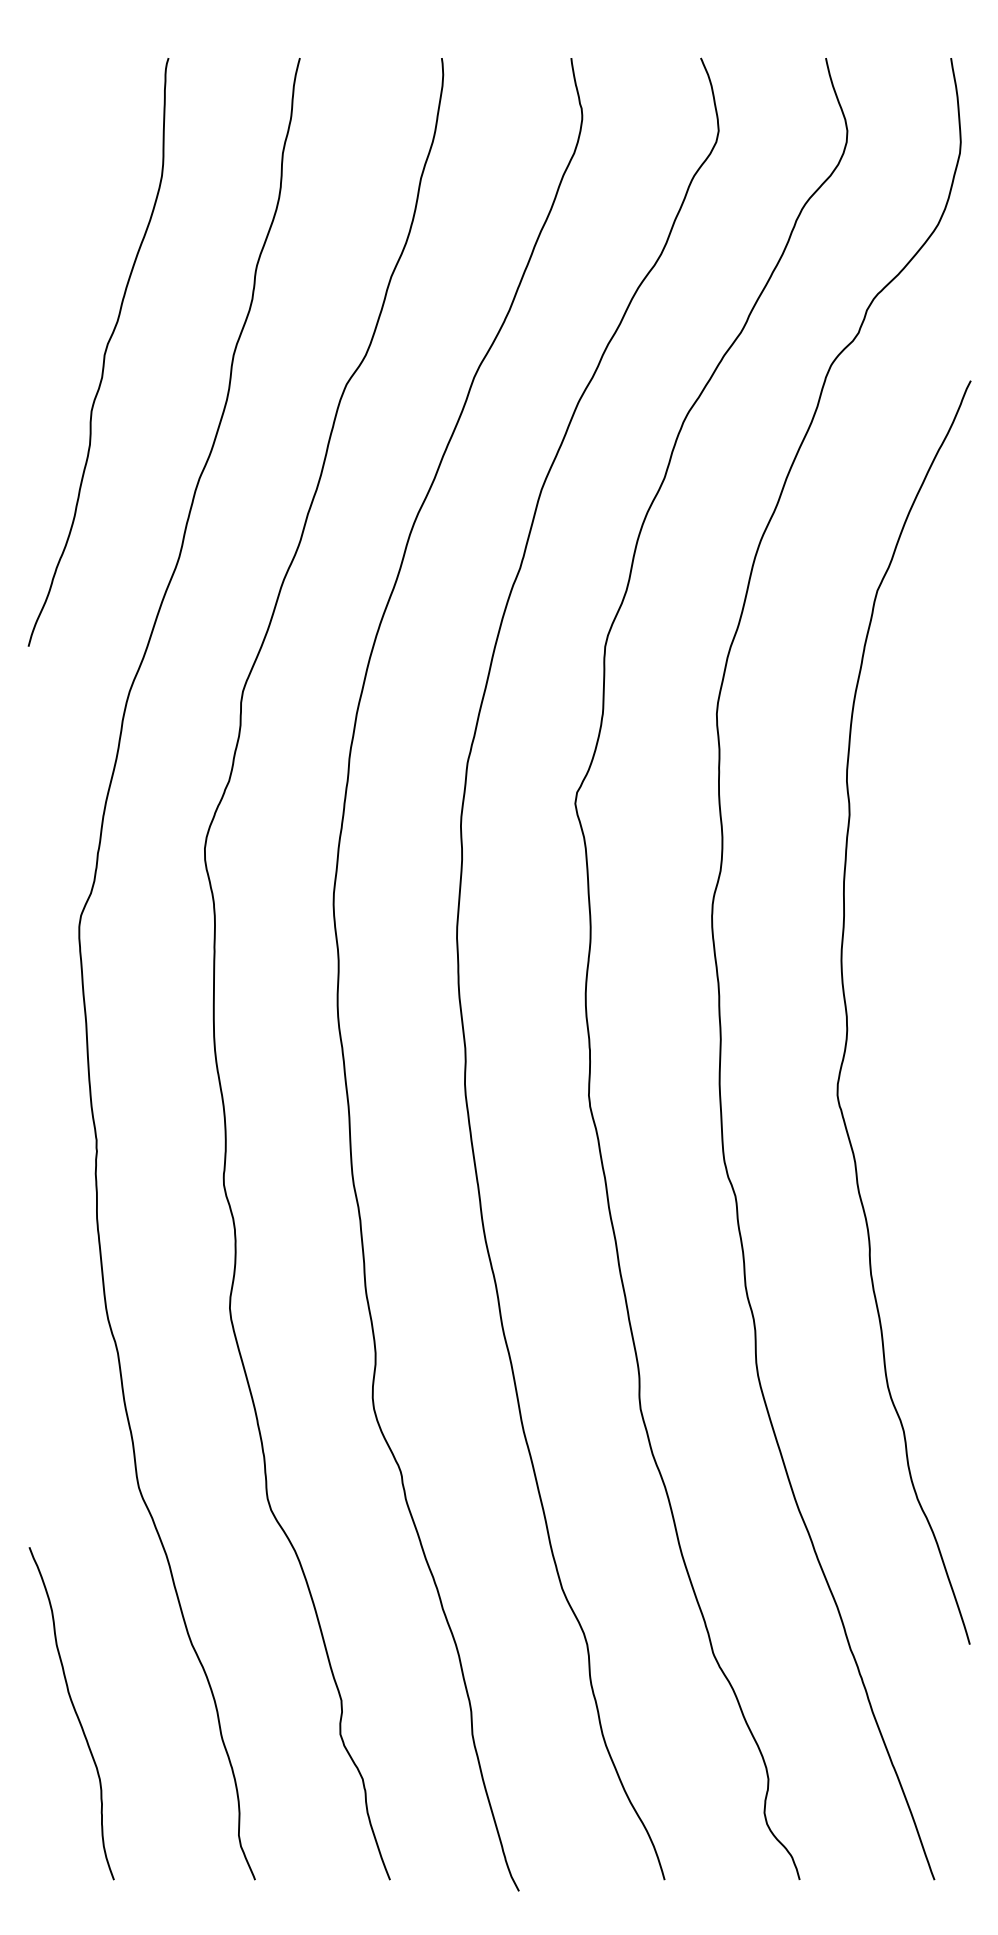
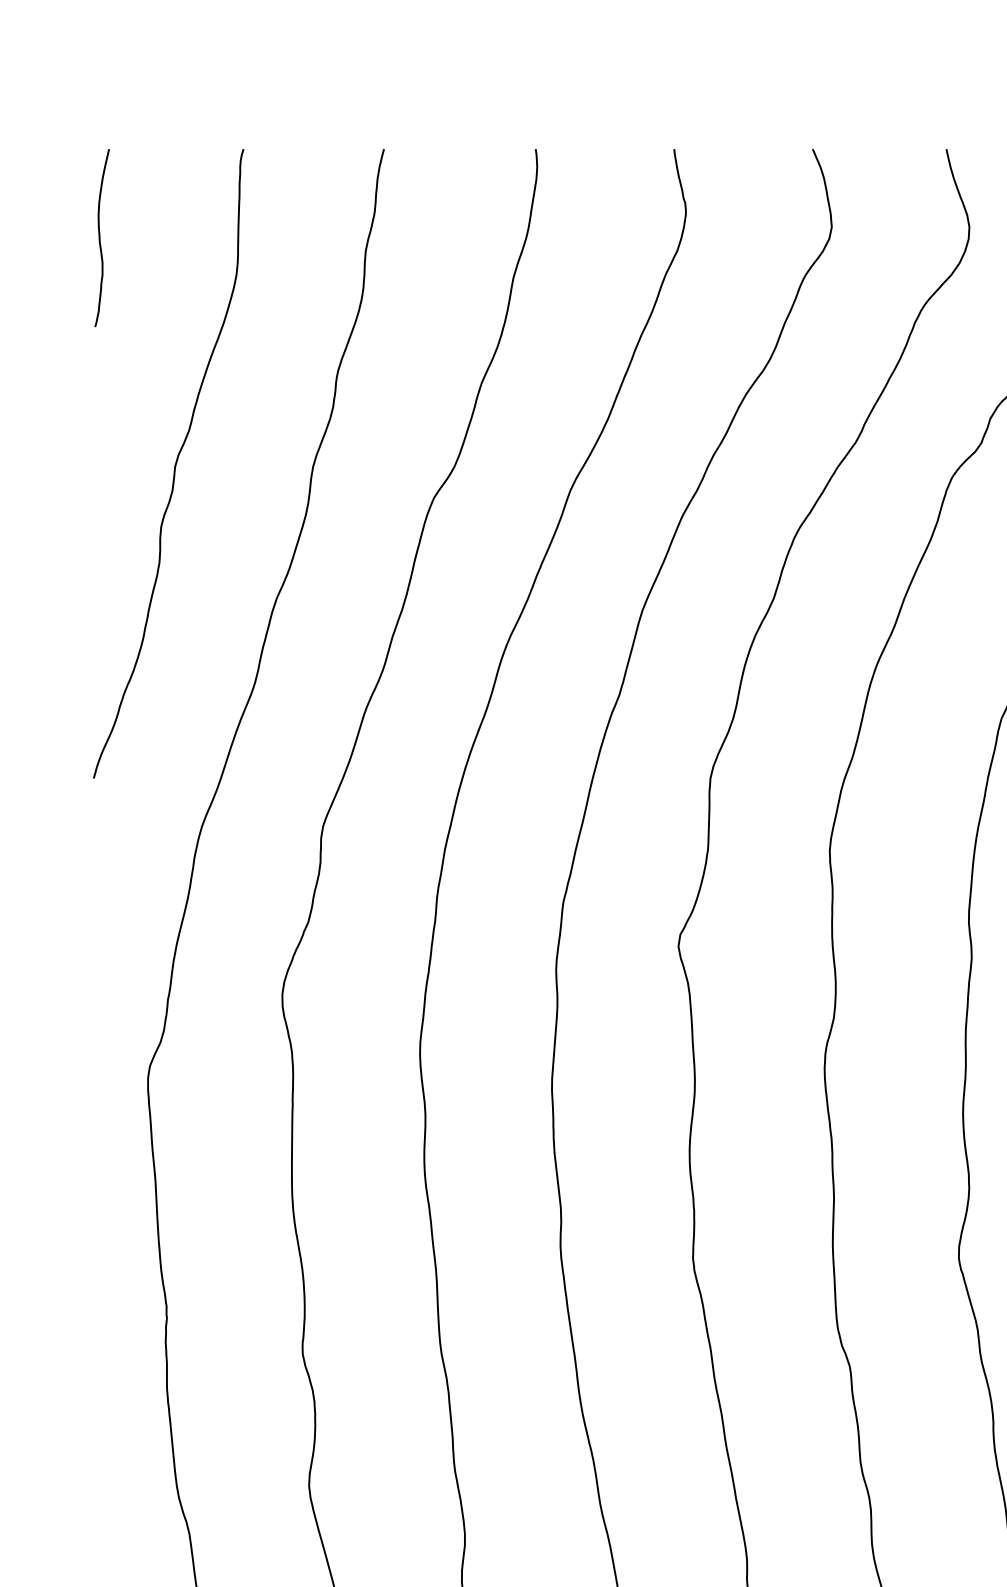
curve: (34, 141) -> (100, 238), added

